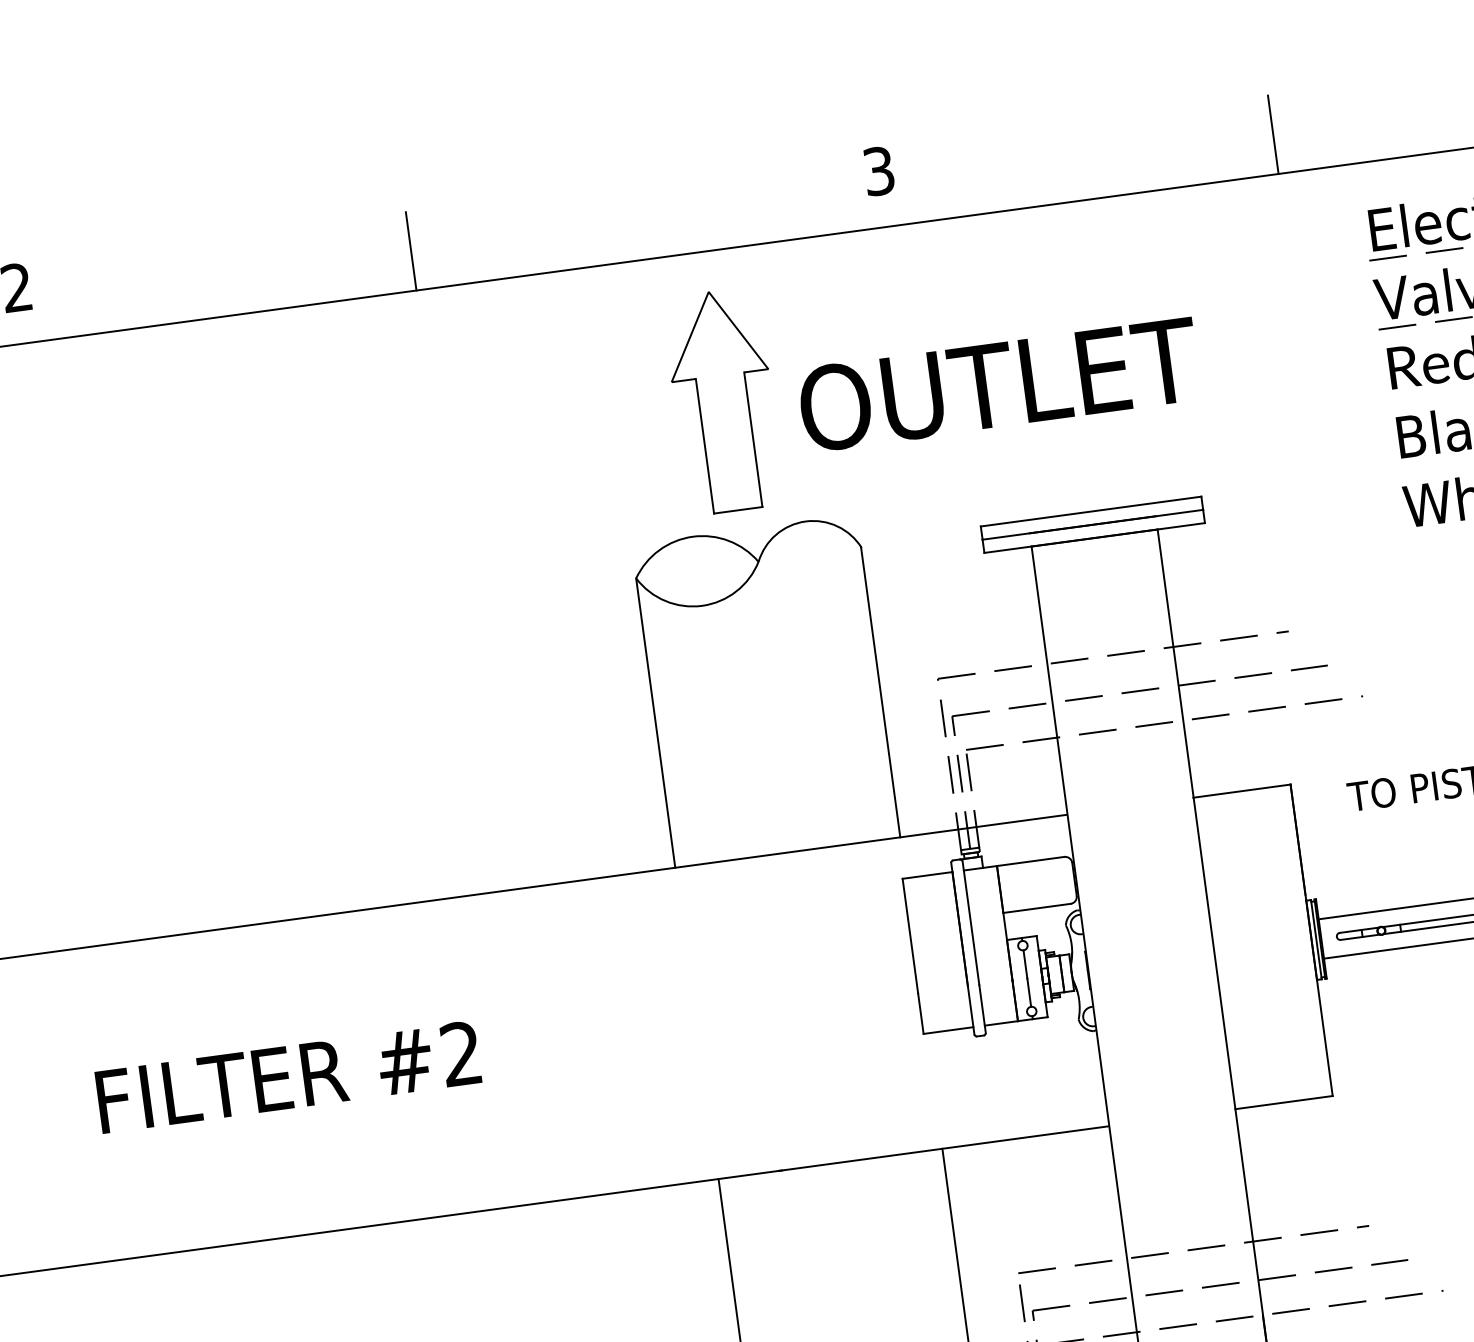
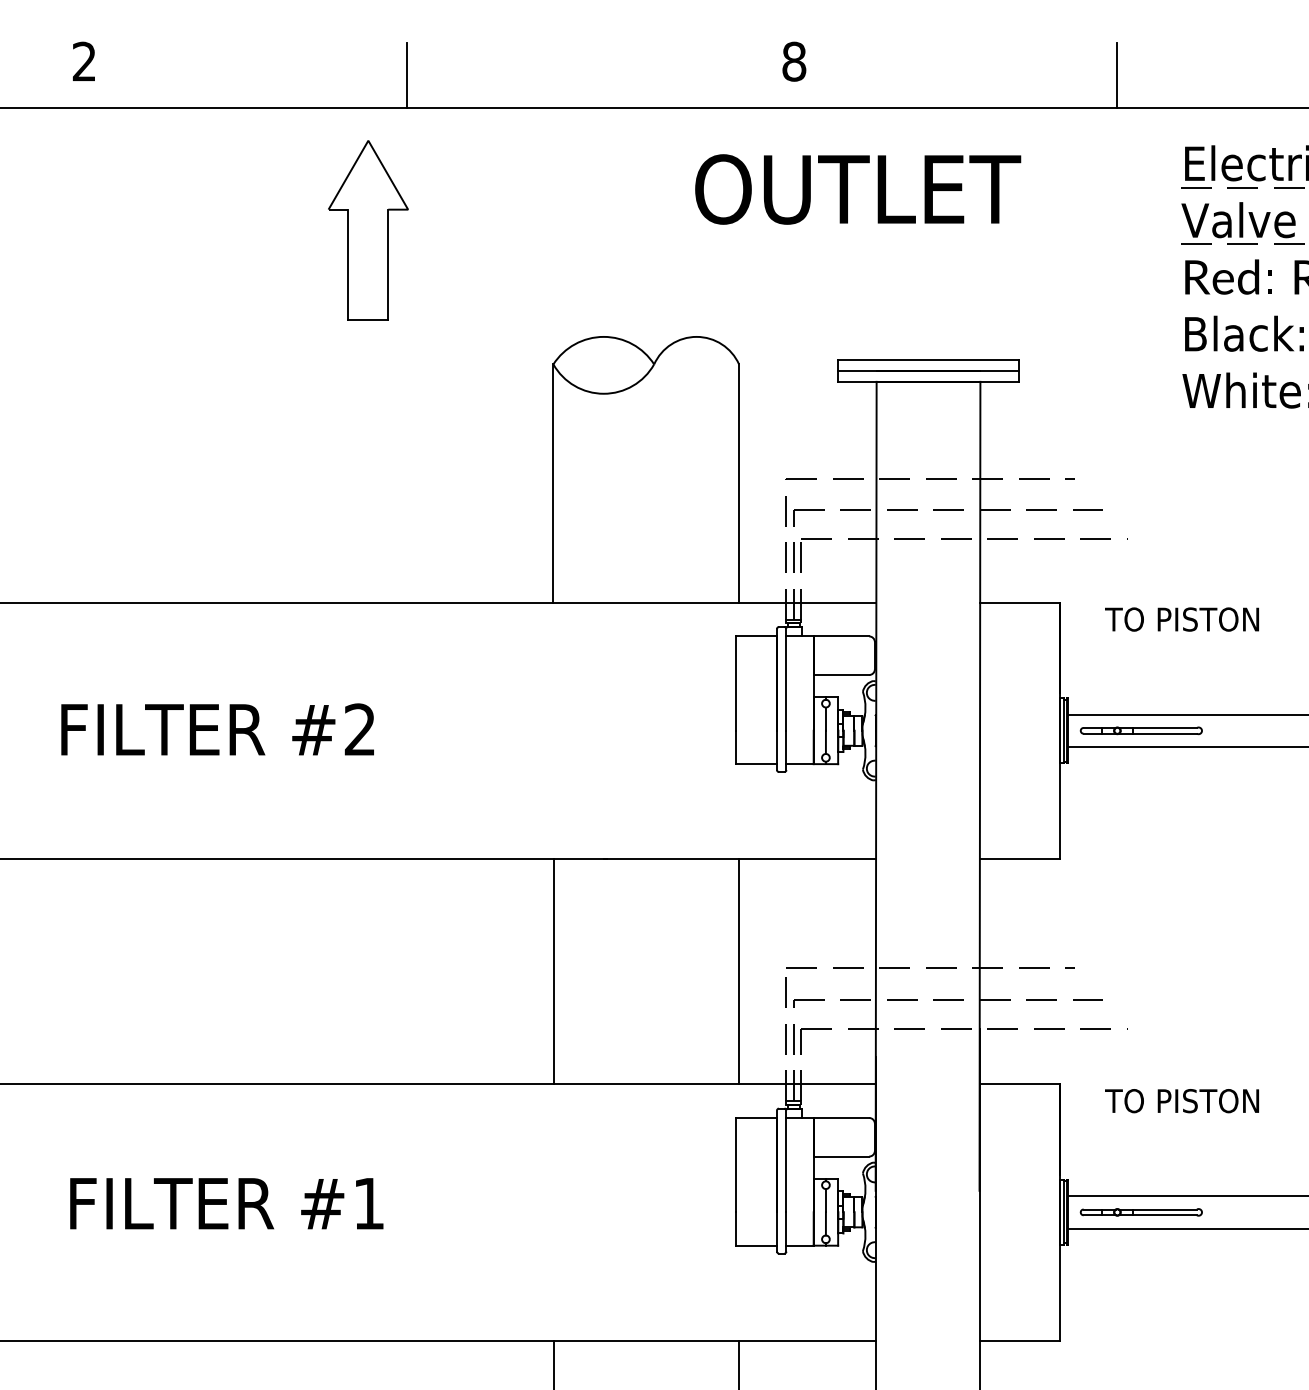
text: (879, 170) -> (794, 61), 3 -> 8
text: (999, 384) -> (858, 189), moved
part: (723, 400) -> (368, 230), moved

